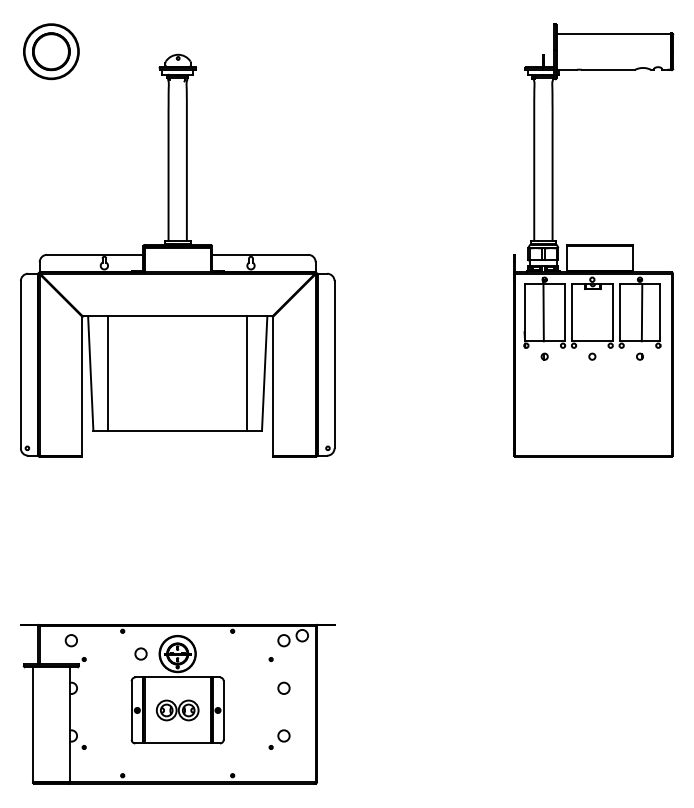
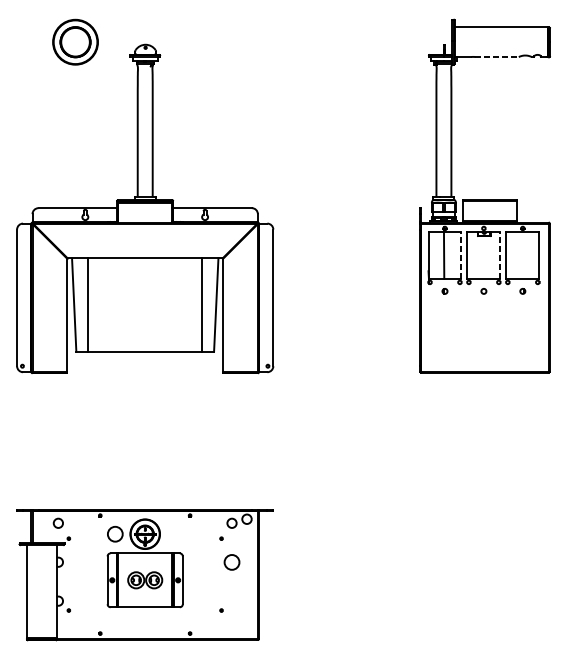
part: (51, 51) -> (75, 42), moved
line: (608, 69) -> (497, 56), solid -> dashed
line: (564, 312) -> (461, 255), solid -> dashed
line: (612, 312) -> (500, 255), solid -> dashed
line: (641, 312) -> (524, 255), removed
circle: (140, 653) -> (114, 533), size x1.6
circle: (283, 687) -> (231, 561), size x1.6
circle: (283, 735) -> (231, 600), removed

